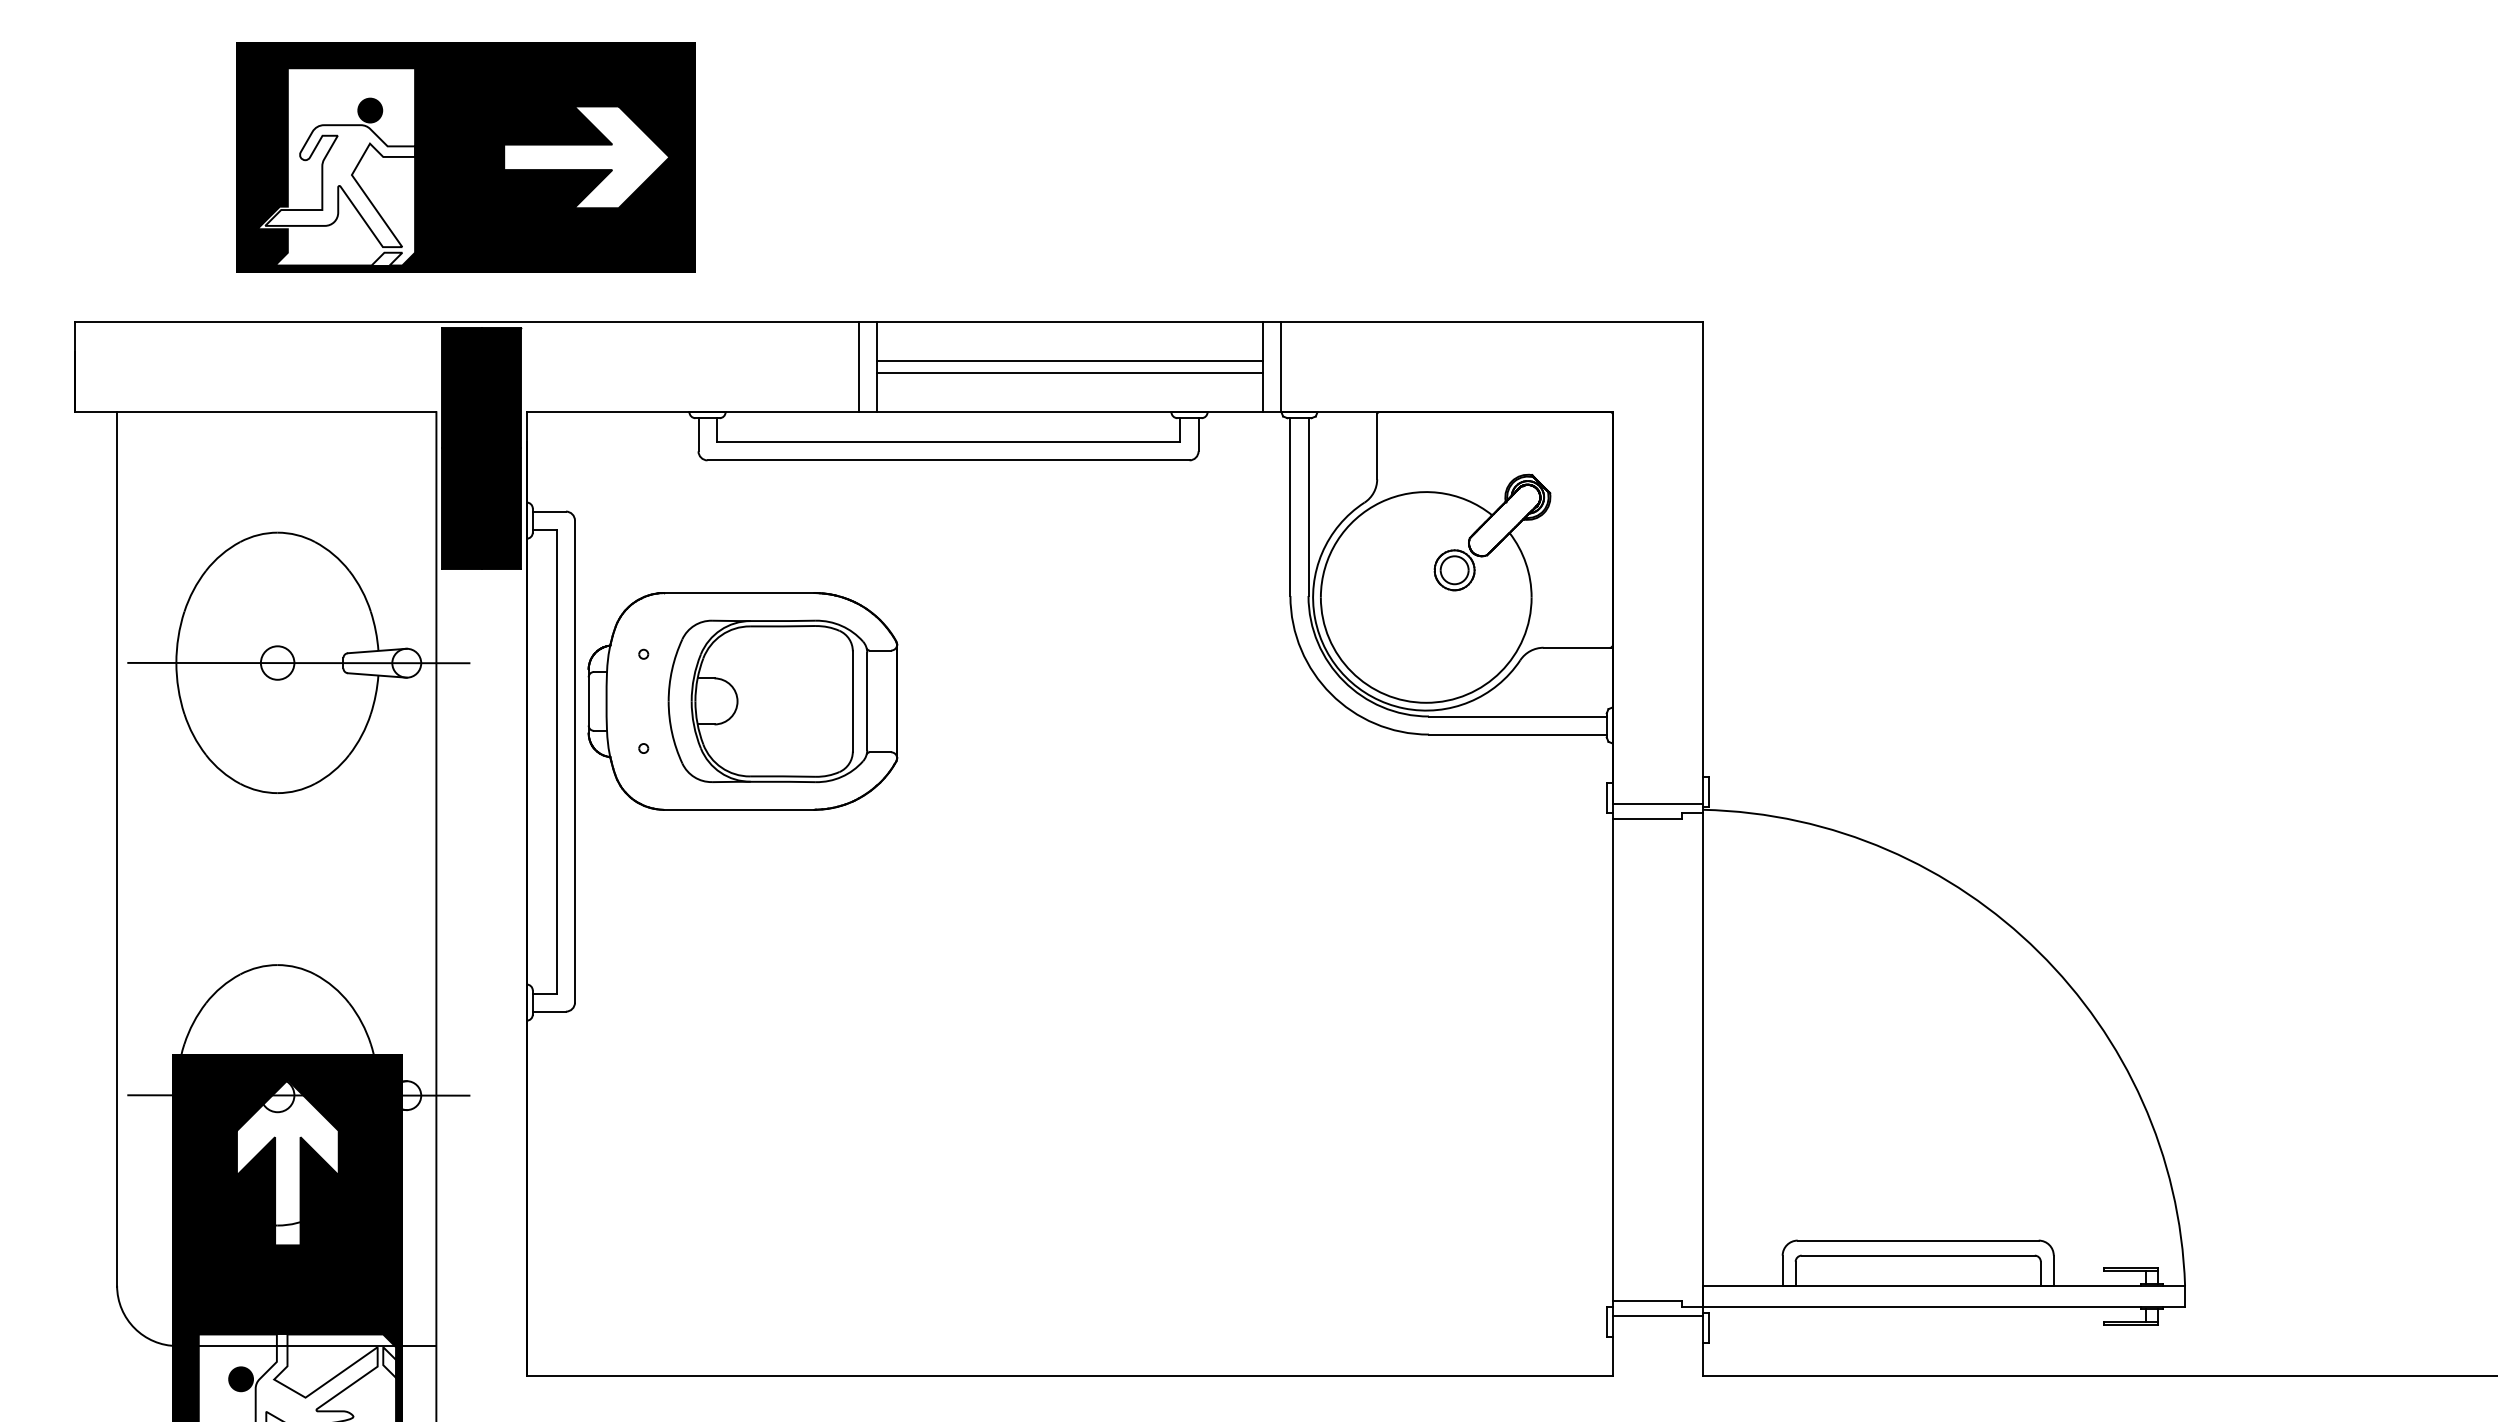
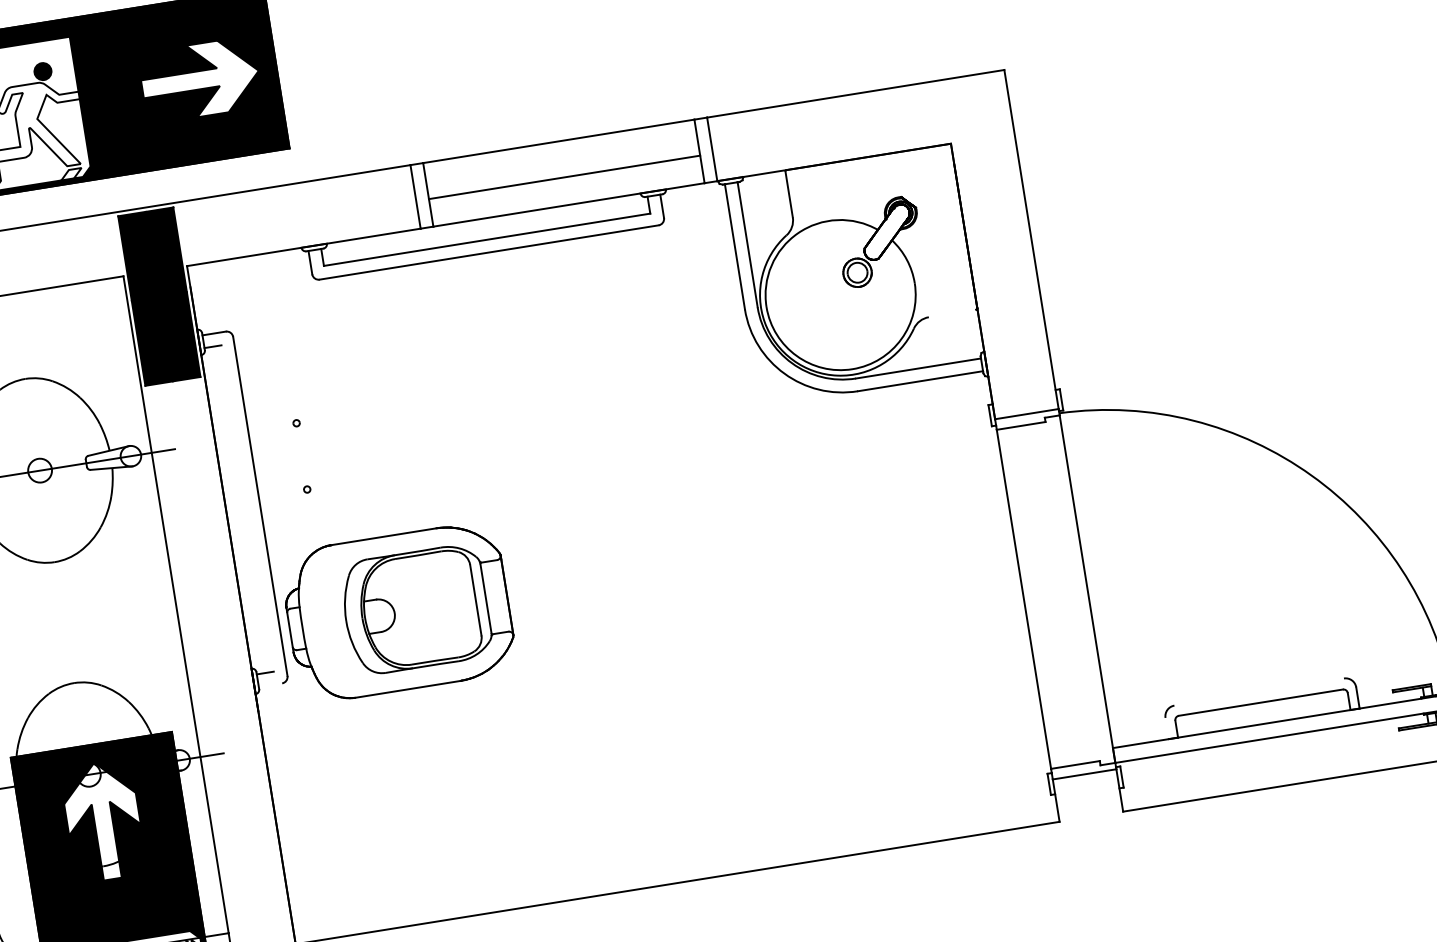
line: (1069, 360) -> (563, 168), removed
line: (1576, 647) -> (951, 313), removed
part: (742, 701) -> (398, 612), moved
line: (556, 761) -> (247, 508), removed
line: (548, 1011) -> (269, 685), removed
line: (1917, 1240) -> (1258, 692), removed
line: (1782, 1270) -> (1167, 728), removed

